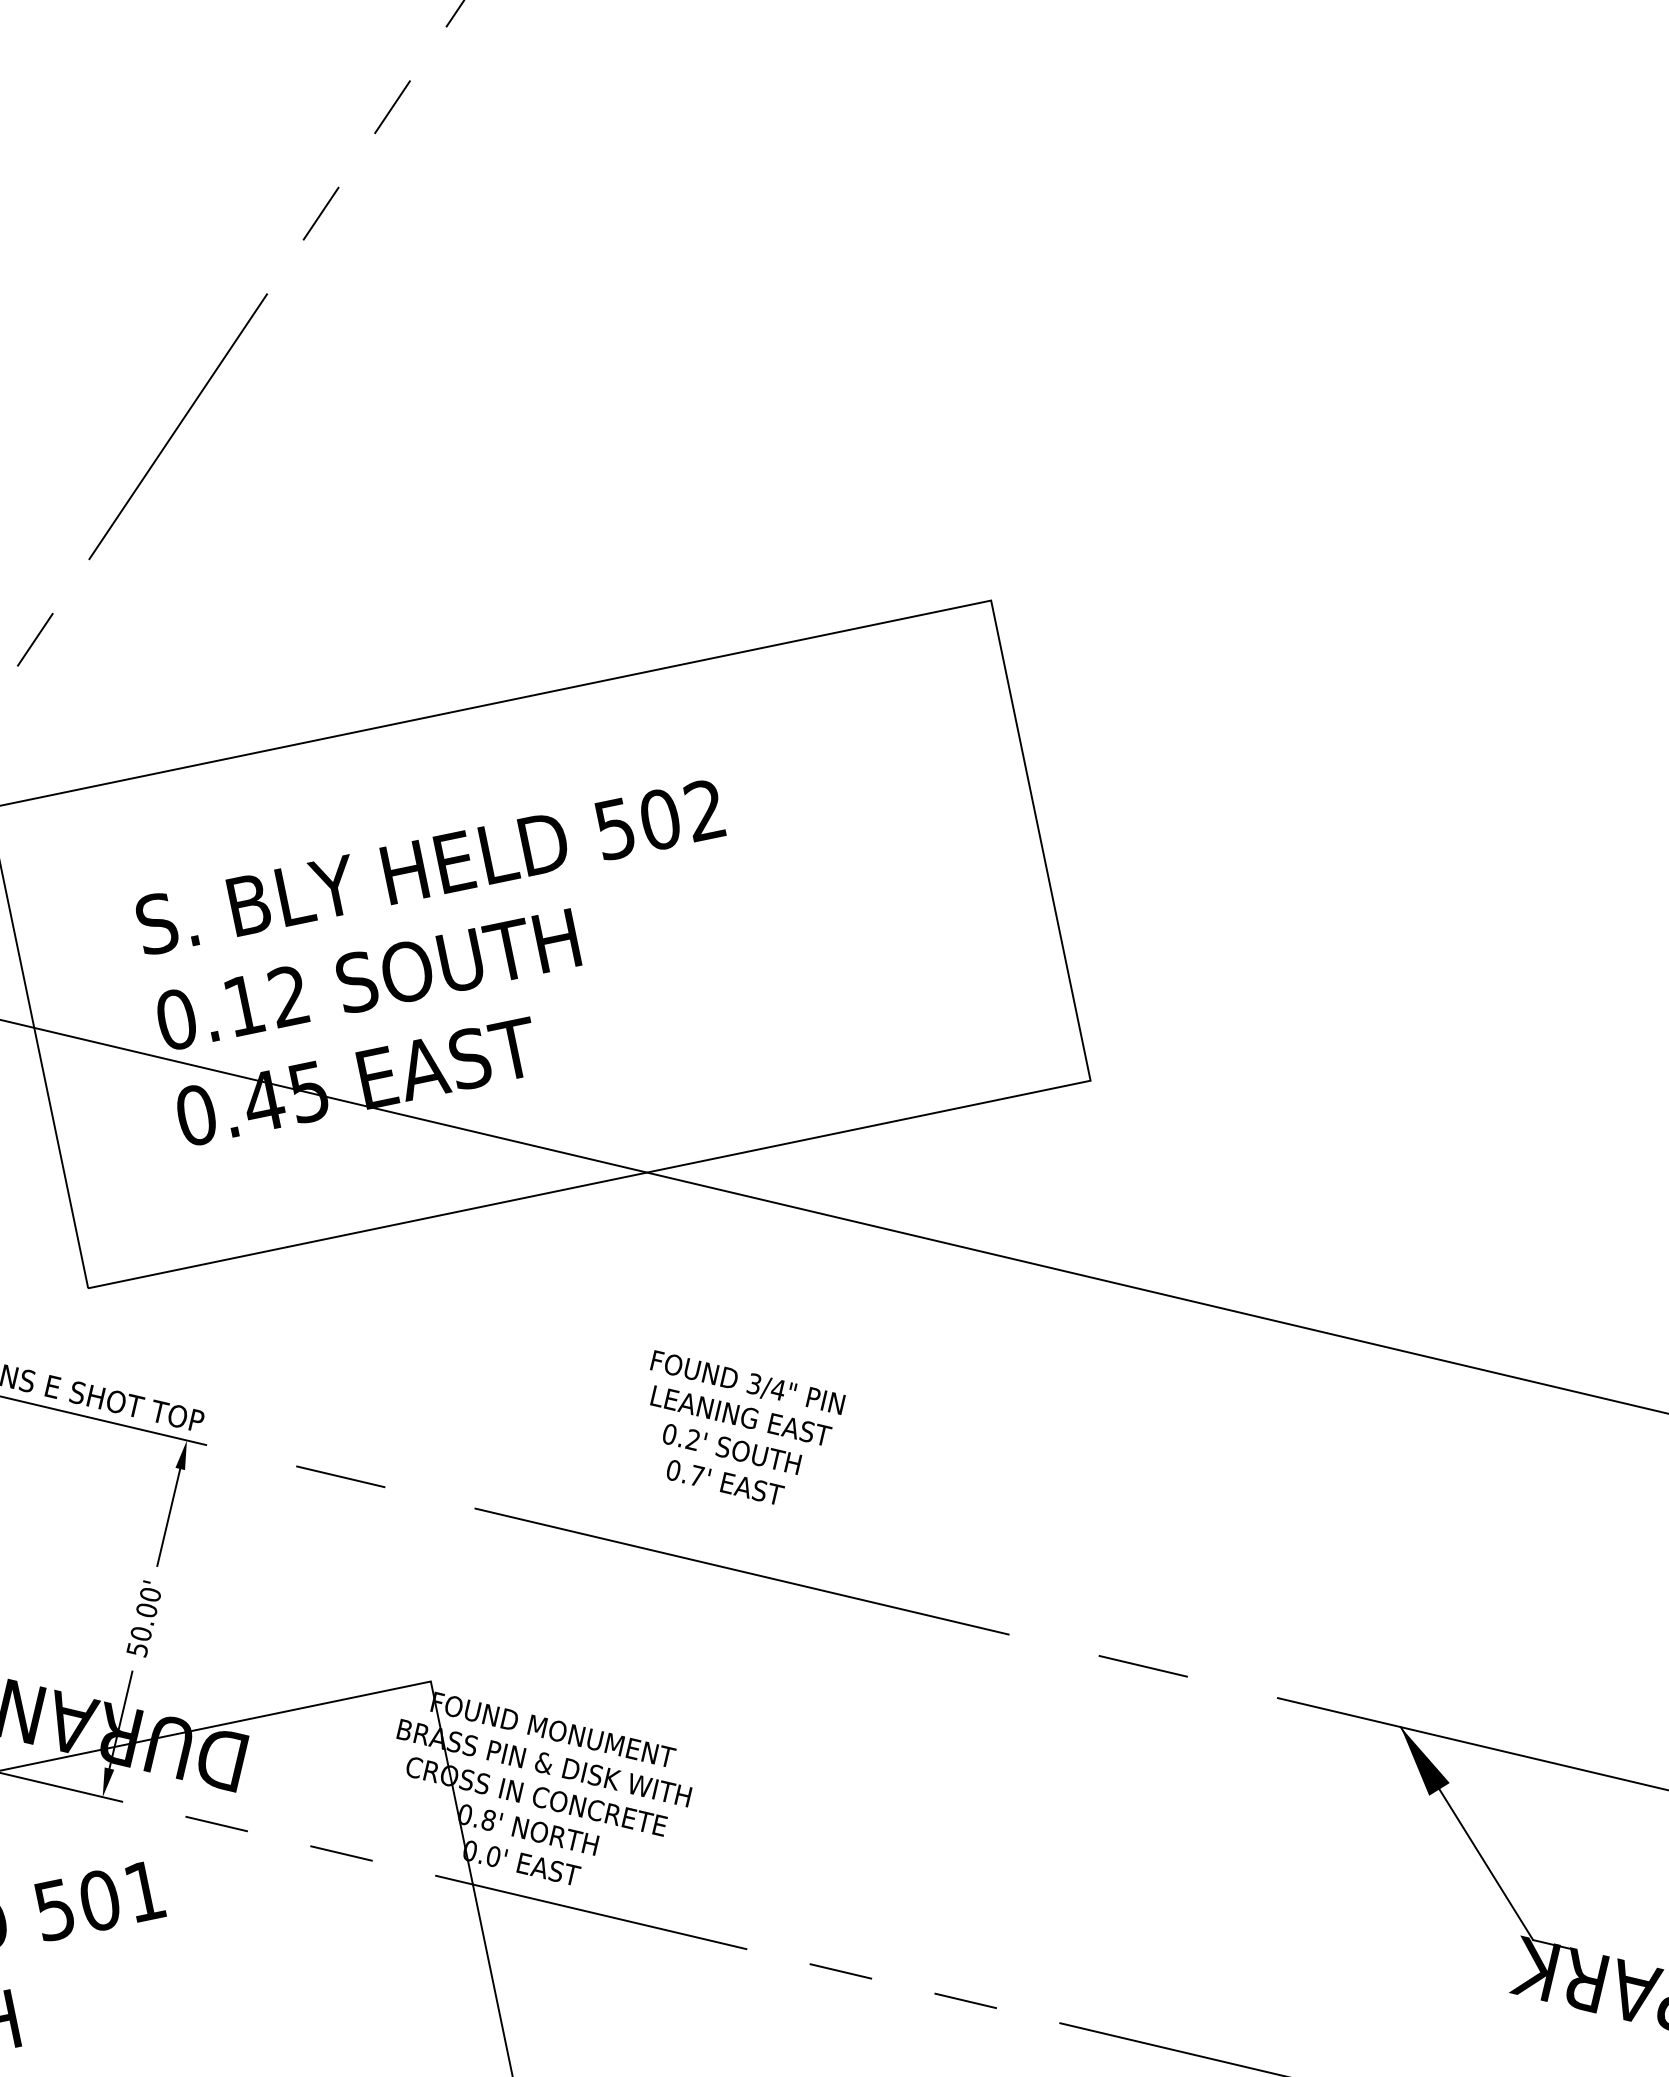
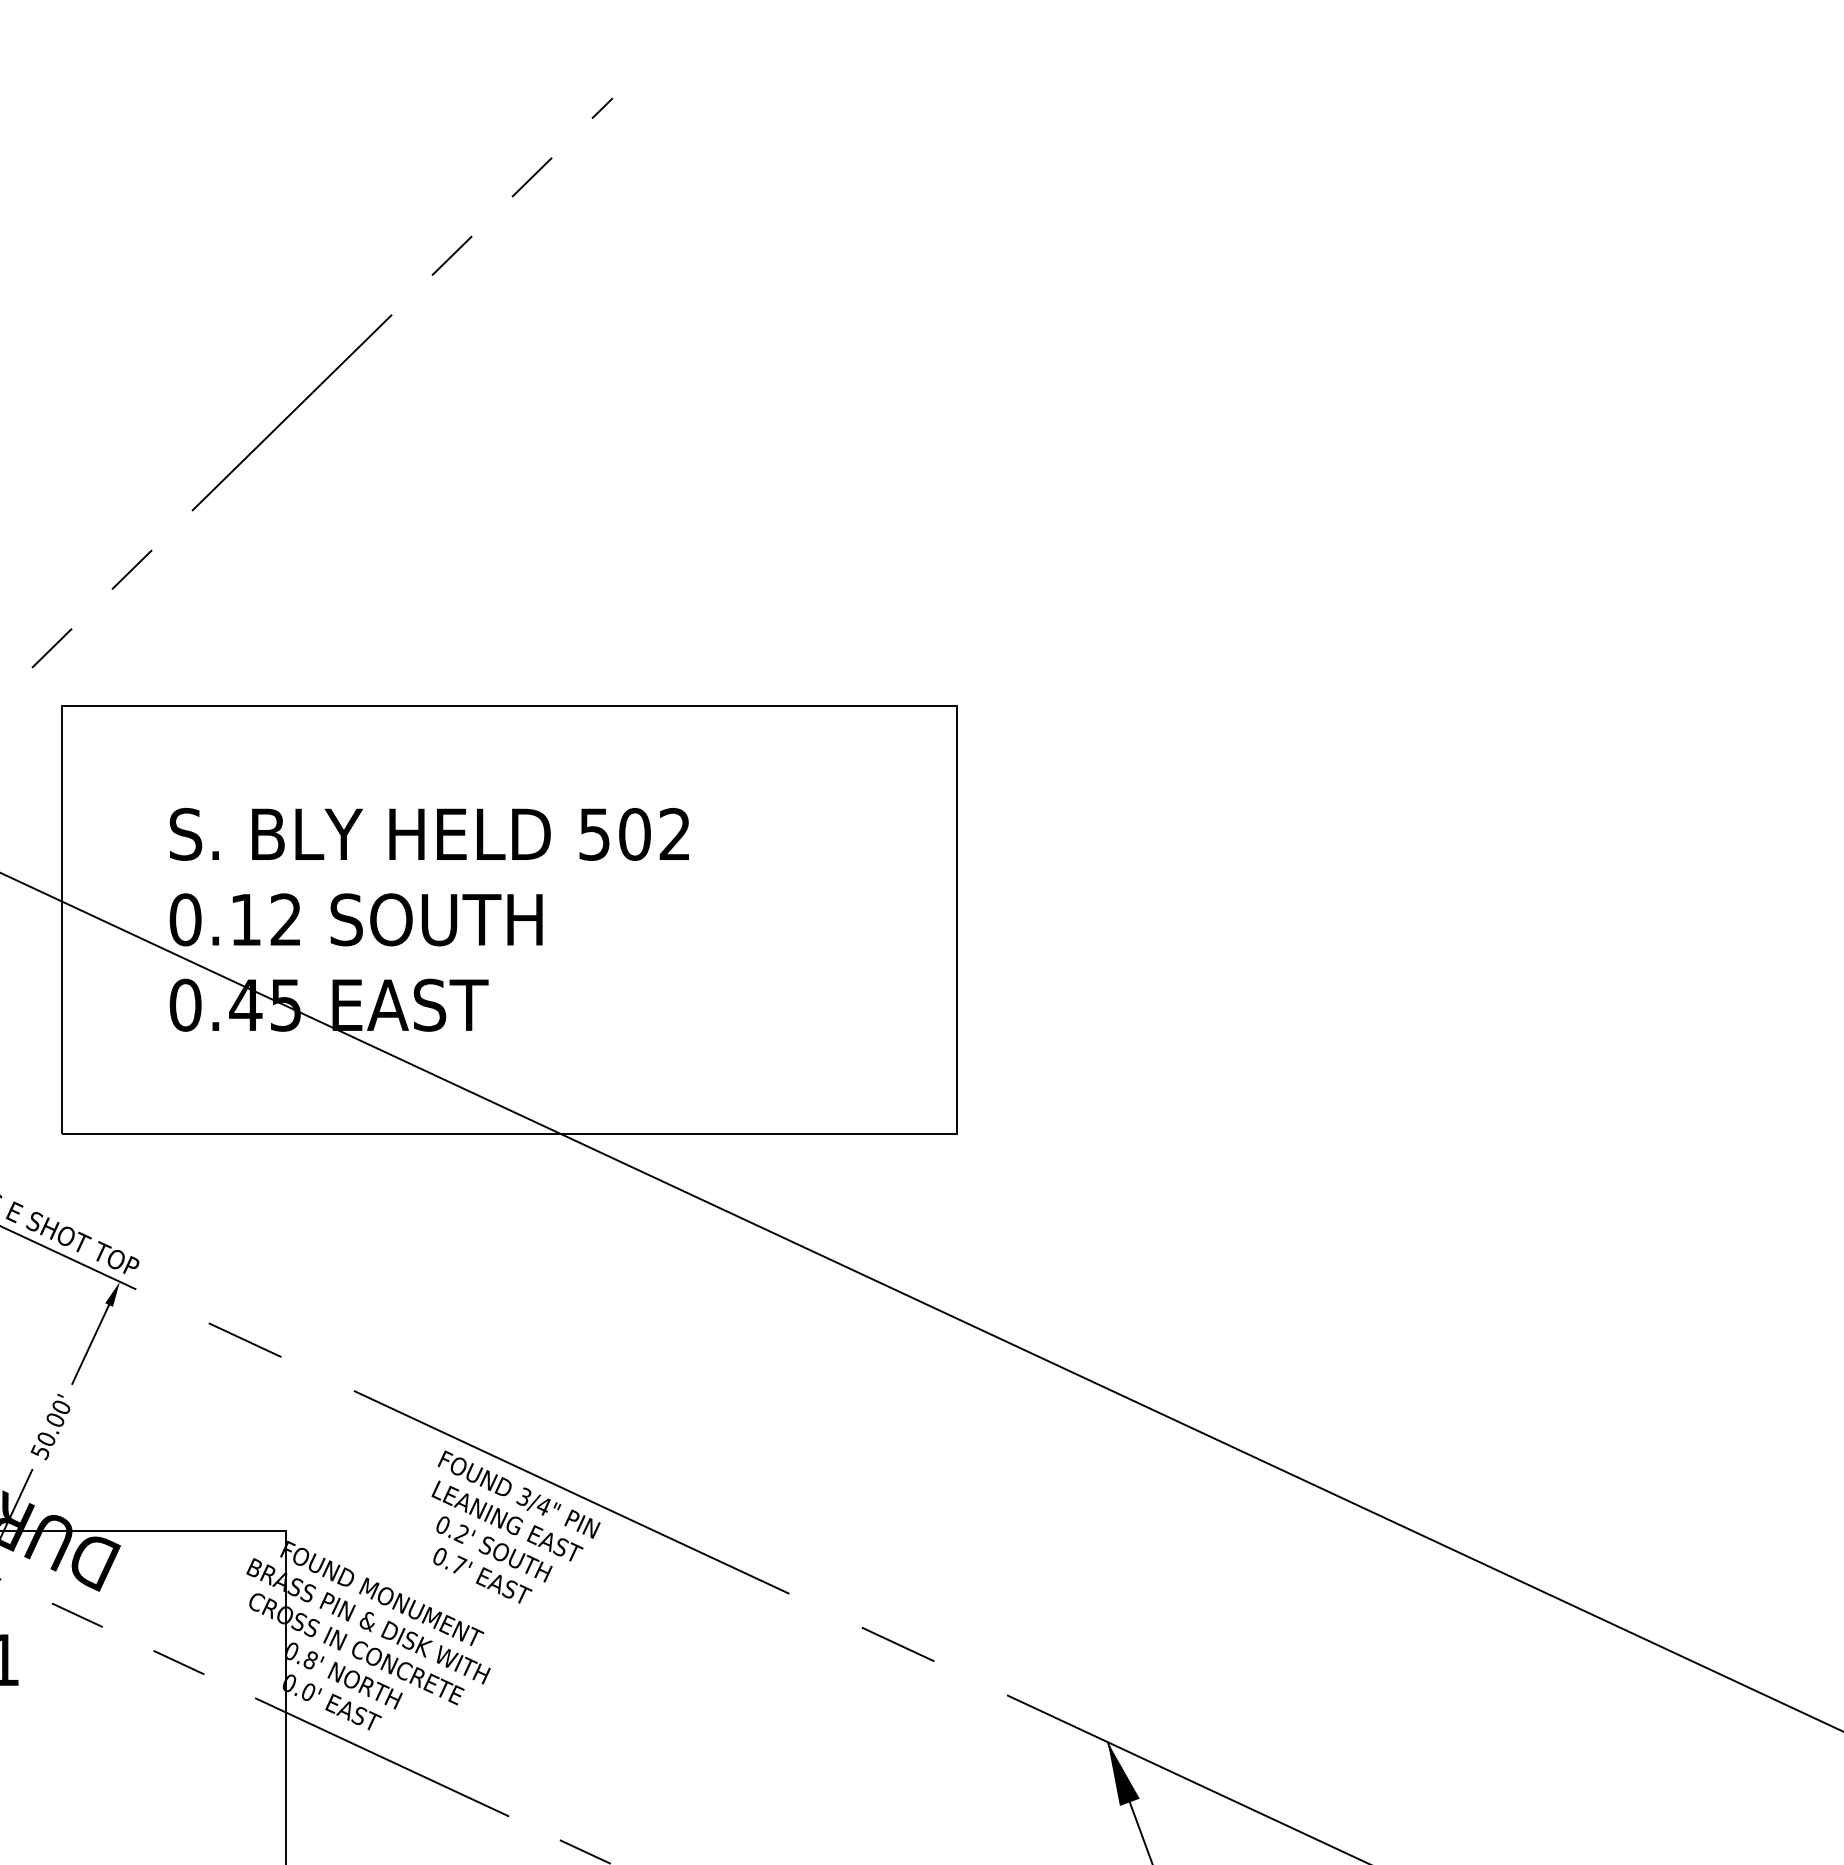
text: (751, 1419) -> (515, 1526), moved

